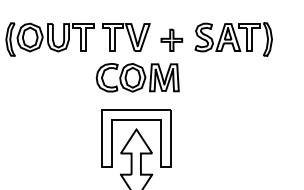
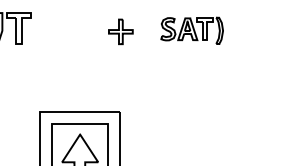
part: (126, 37) -> (68, 28), removed
part: (233, 39) -> (191, 30), size x0.7
part: (137, 77) -> (81, 74), removed

